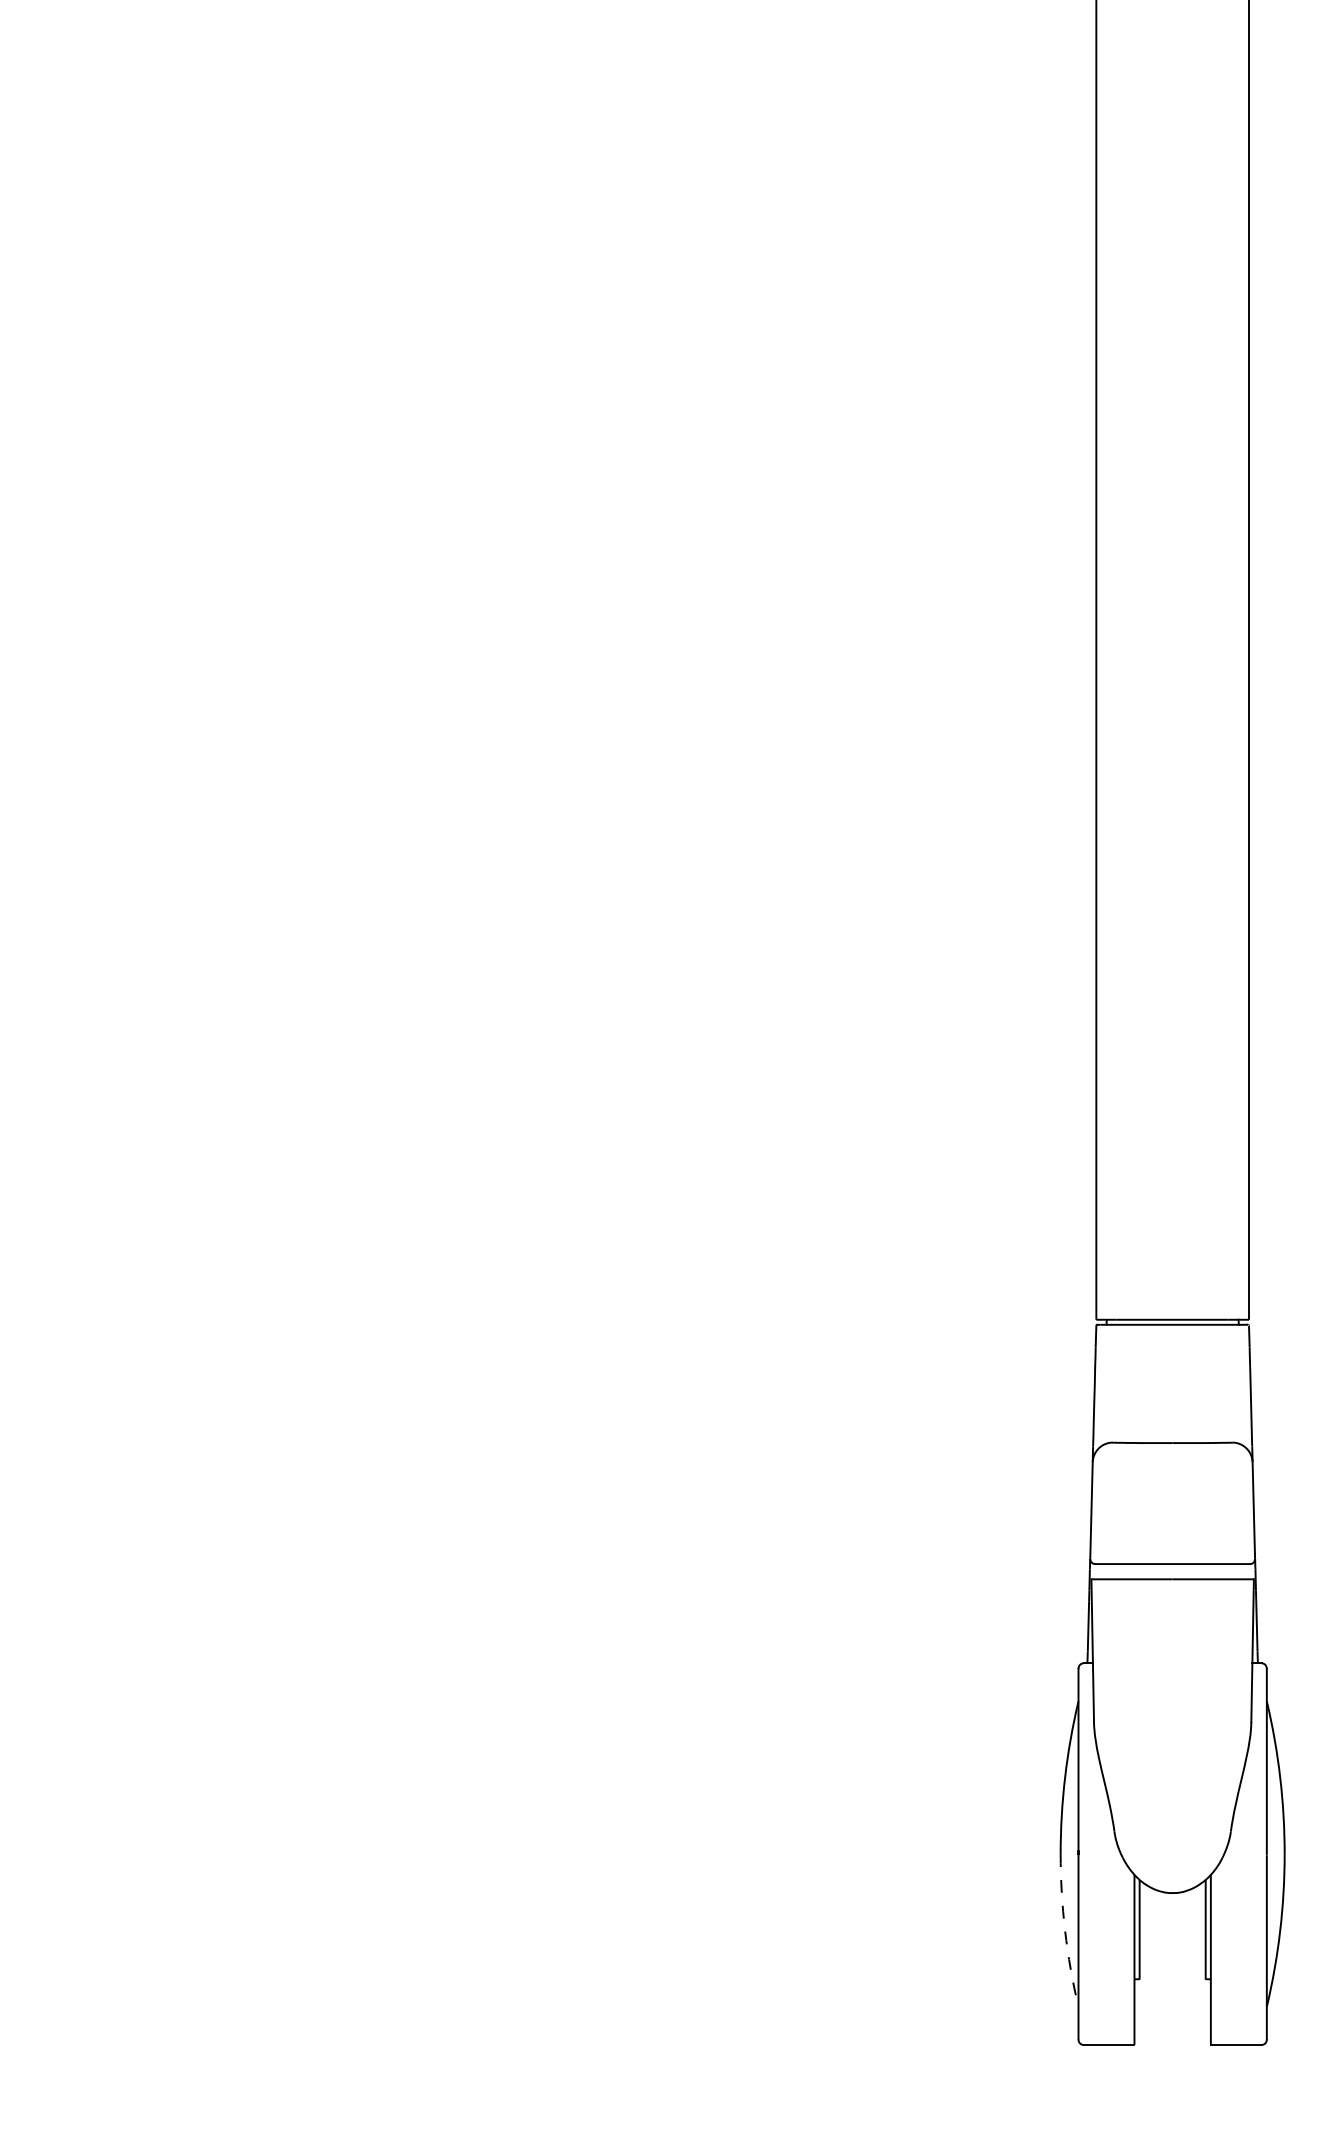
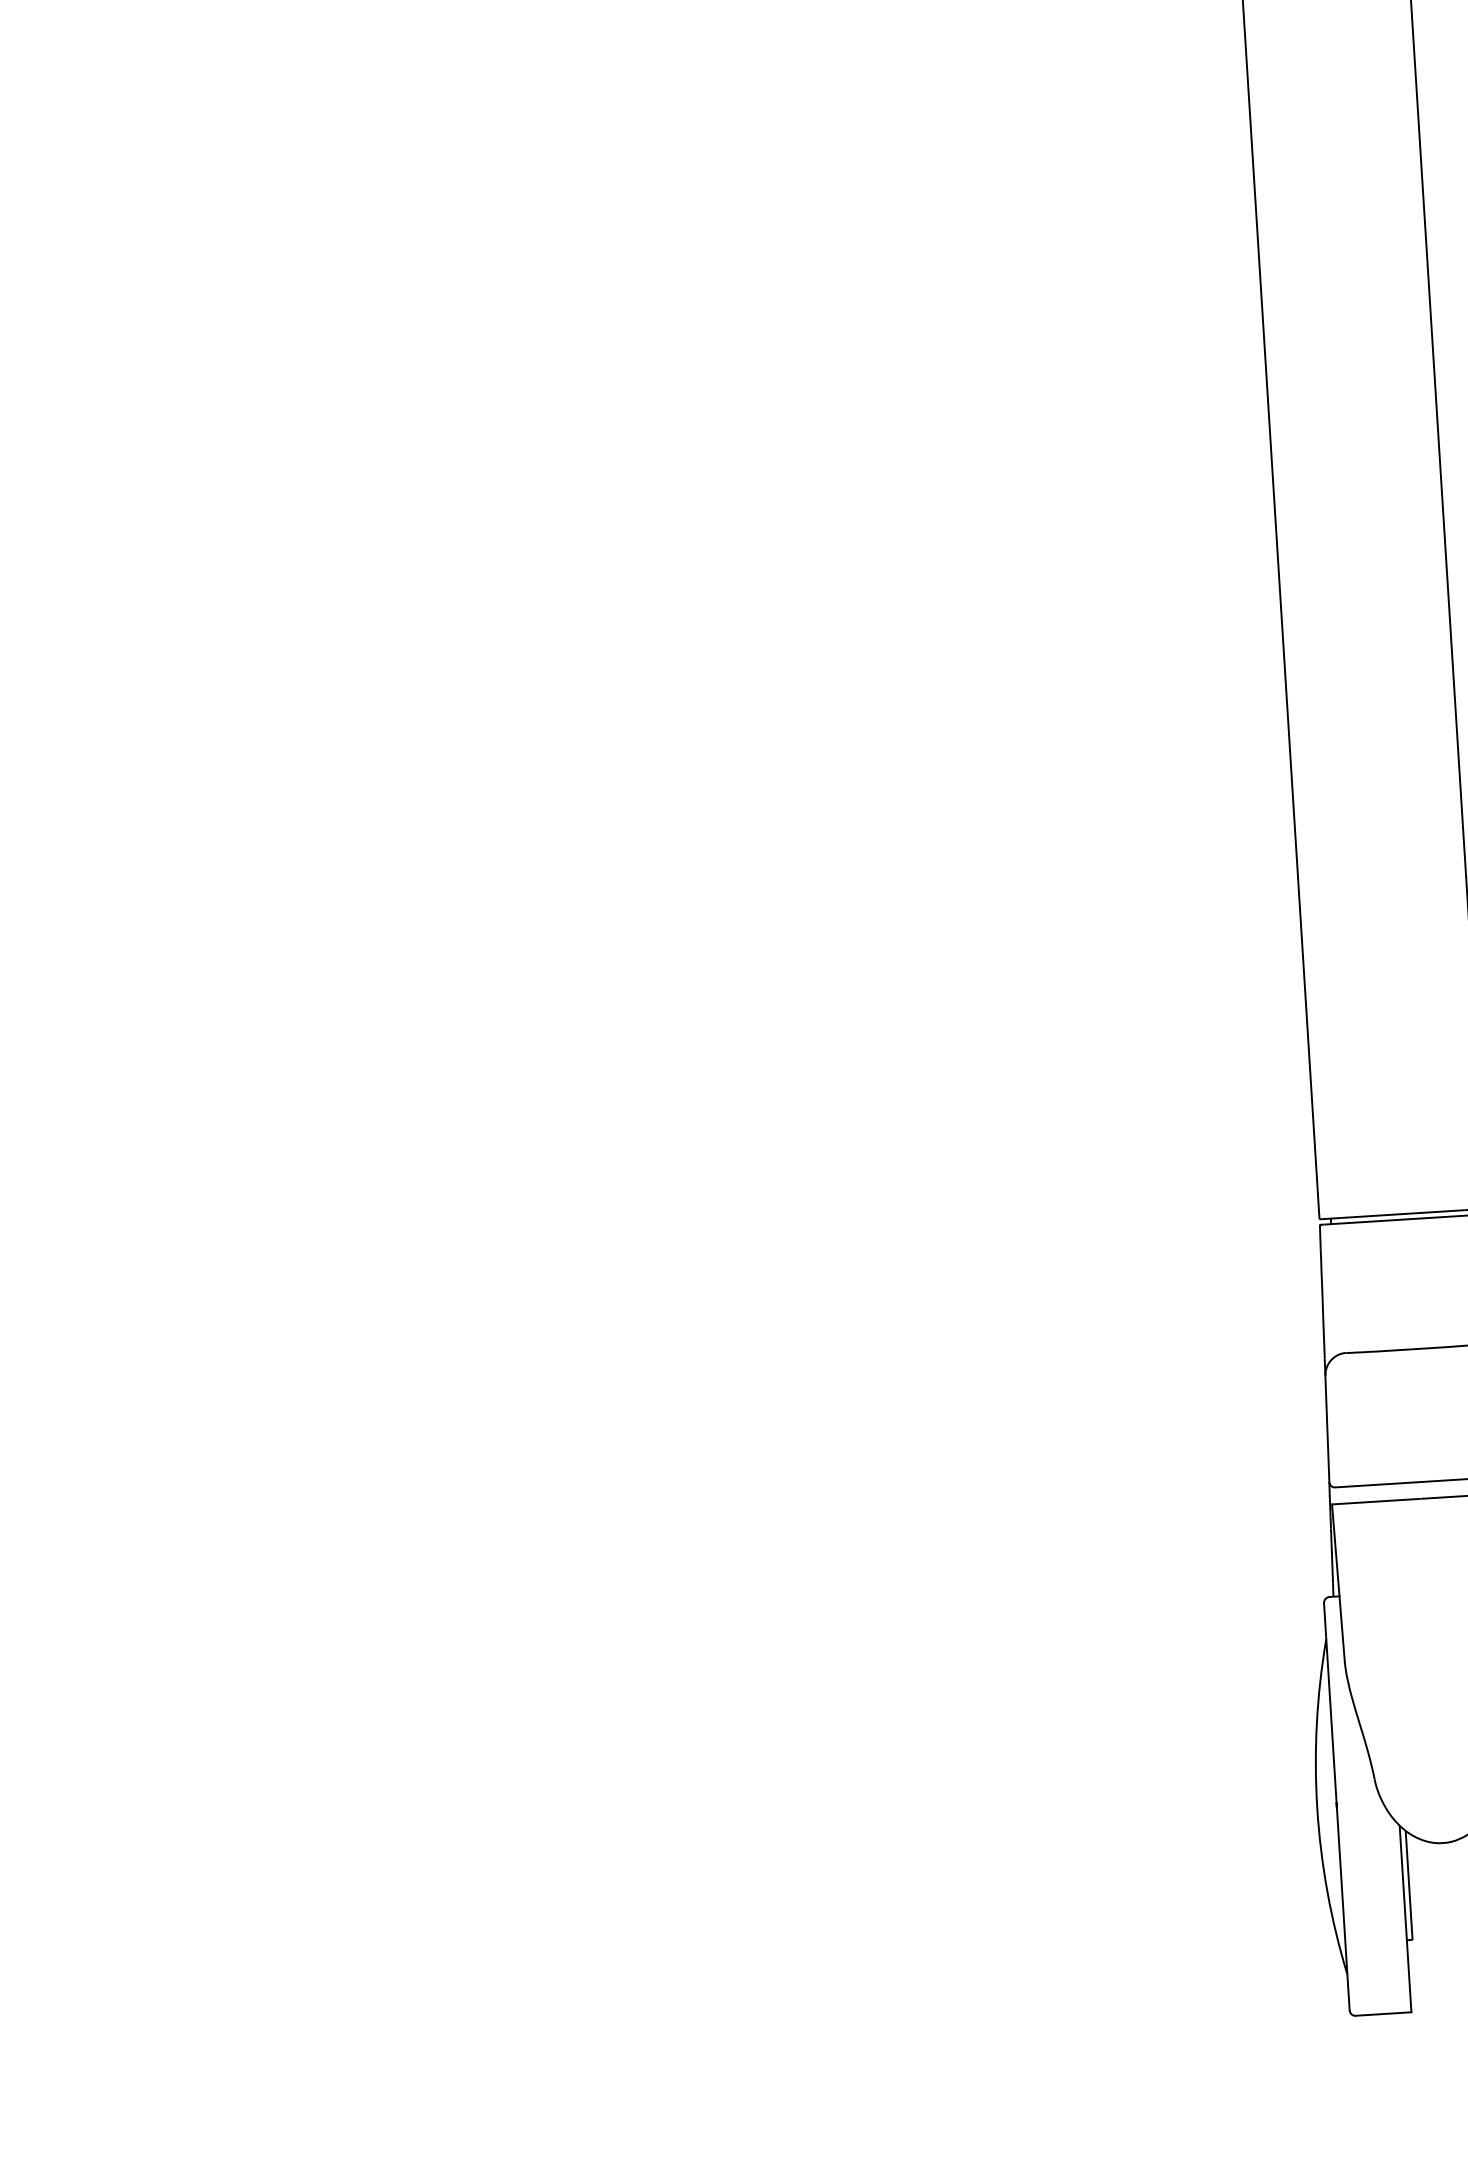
arc: (1065, 1930) -> (1327, 1891), dashed -> solid

